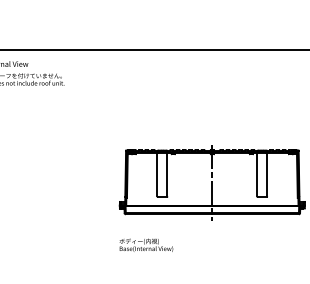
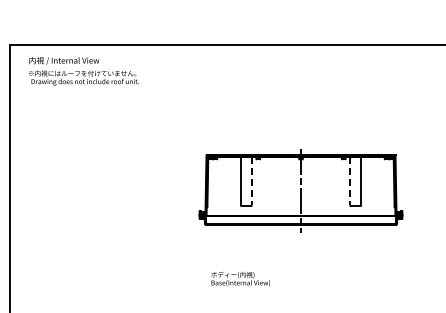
line: (167, 174) -> (251, 181), solid -> dashed
line: (257, 174) -> (350, 181), solid -> dashed
text: (146, 244) -> (240, 278), moved

